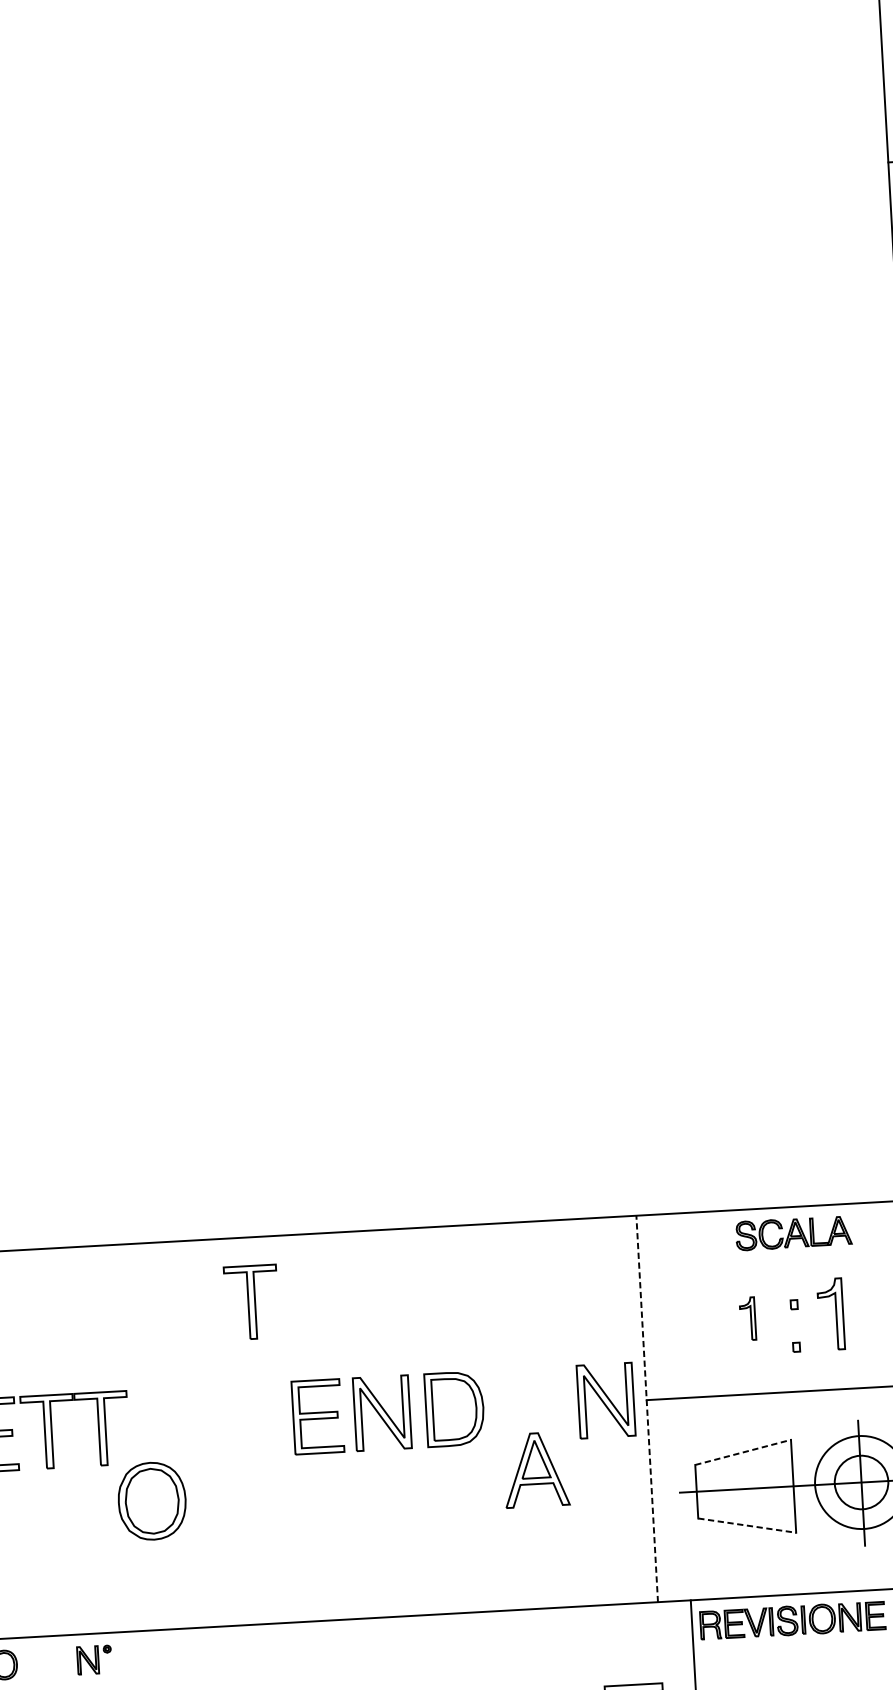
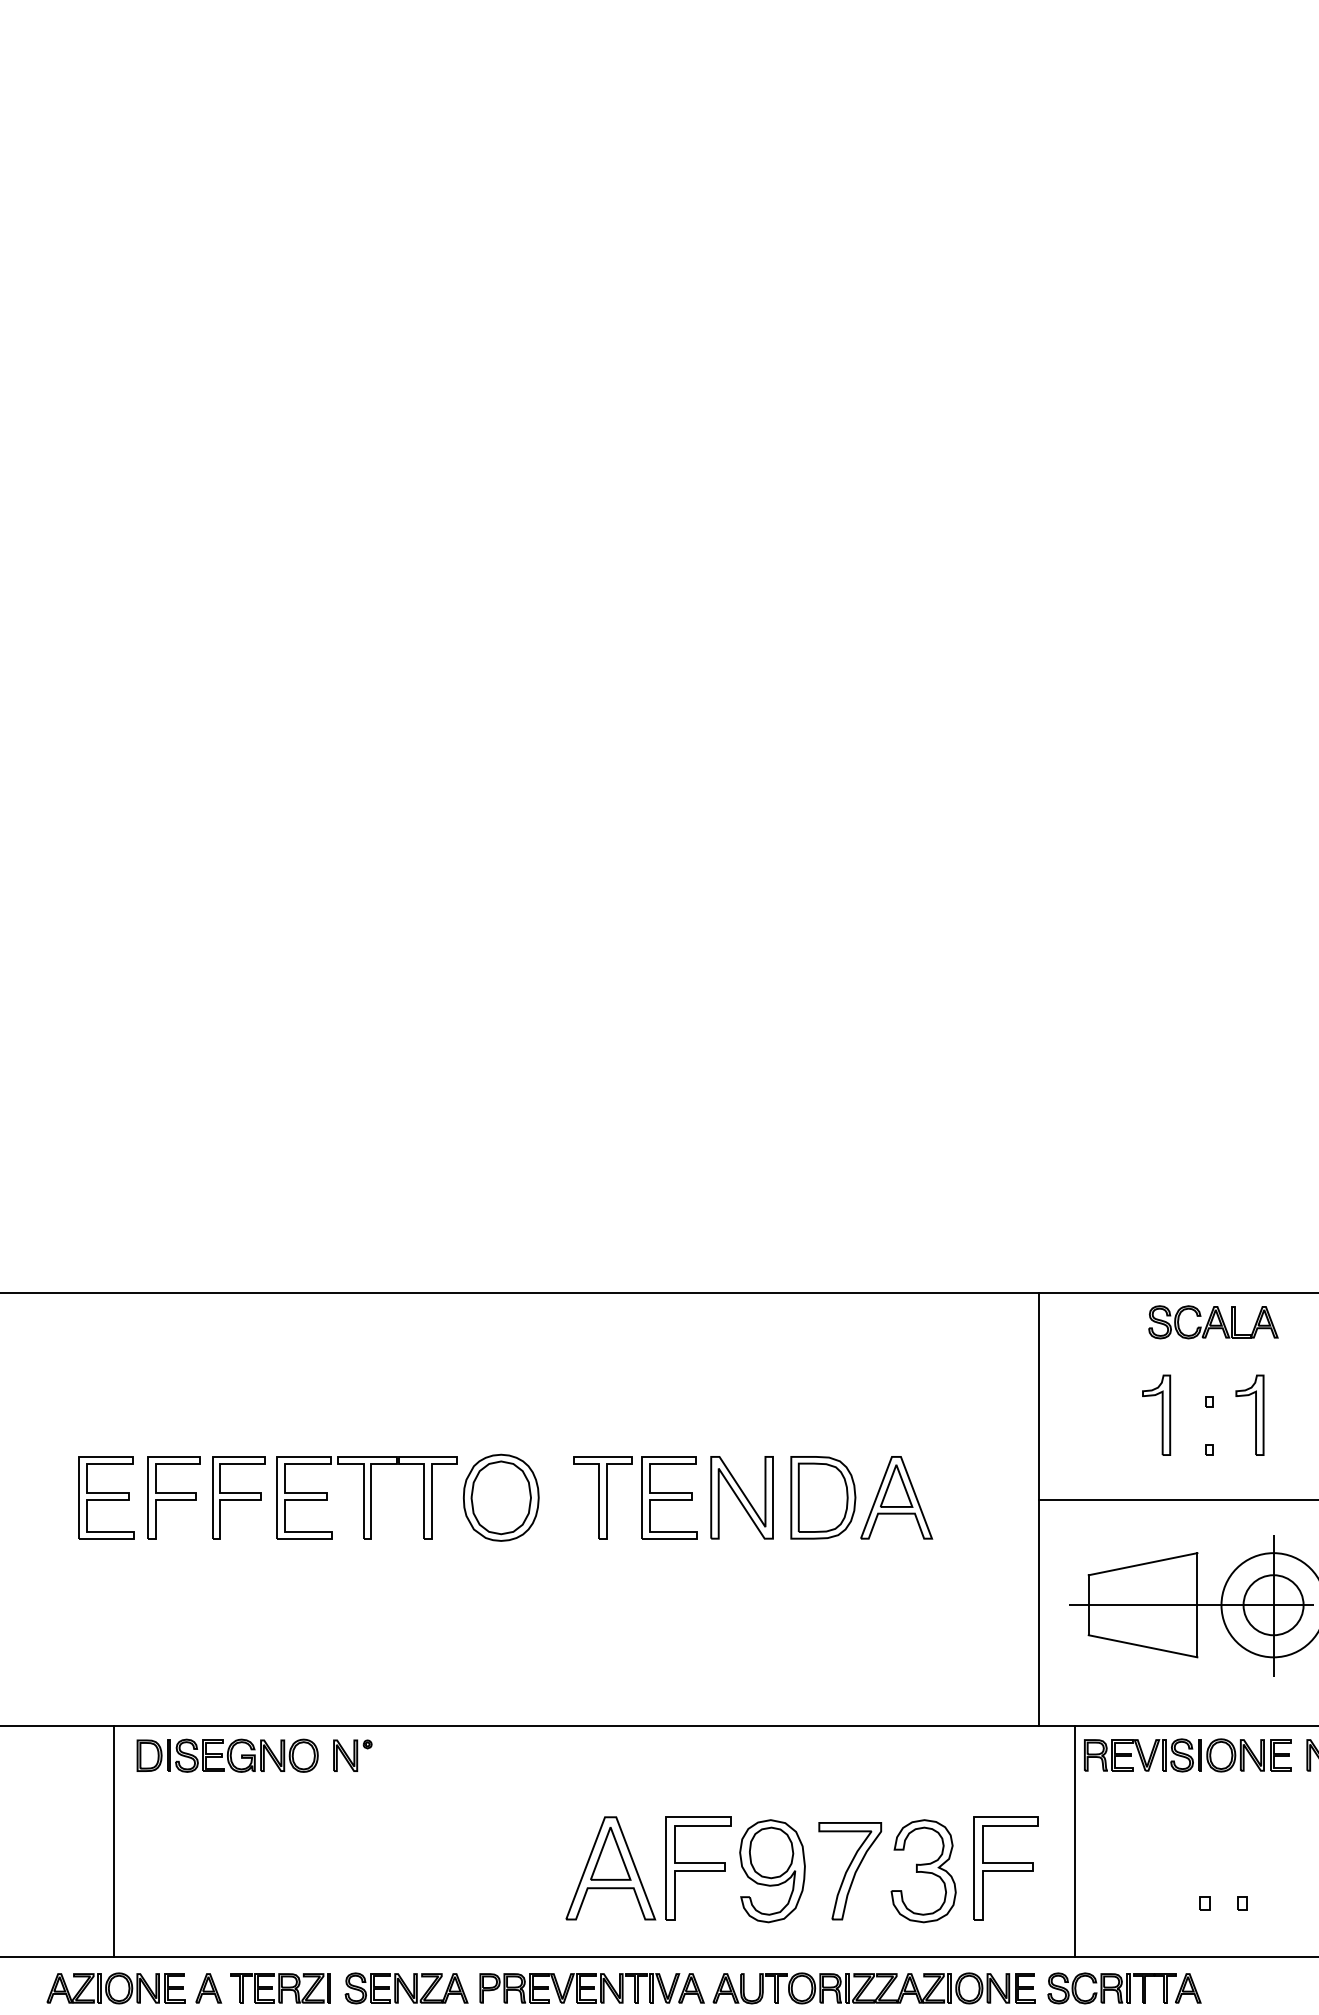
part: (251, 1302) -> (602, 1497), moved
part: (747, 1318) -> (1156, 1414), size x1.67
part: (605, 1400) -> (992, 1497), removed
line: (647, 1408) -> (1038, 1509), dashed -> solid
line: (743, 1452) -> (1143, 1564), dashed -> solid
part: (536, 1469) -> (896, 1497), moved
part: (152, 1500) -> (501, 1497), moved
line: (747, 1525) -> (1143, 1646), dashed -> solid
part: (94, 1659) -> (352, 1755), moved

